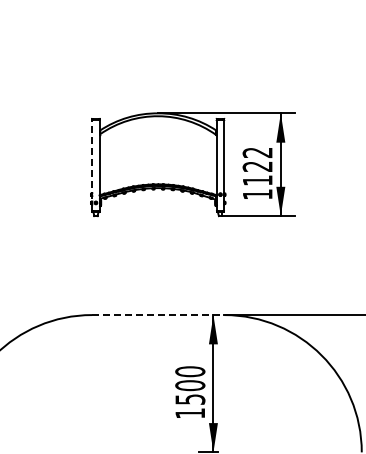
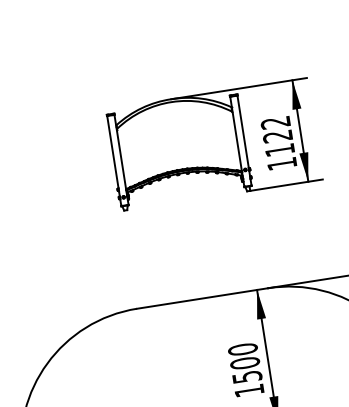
line: (92, 165) -> (114, 160), dashed -> solid
line: (158, 315) -> (202, 298), dashed -> solid

